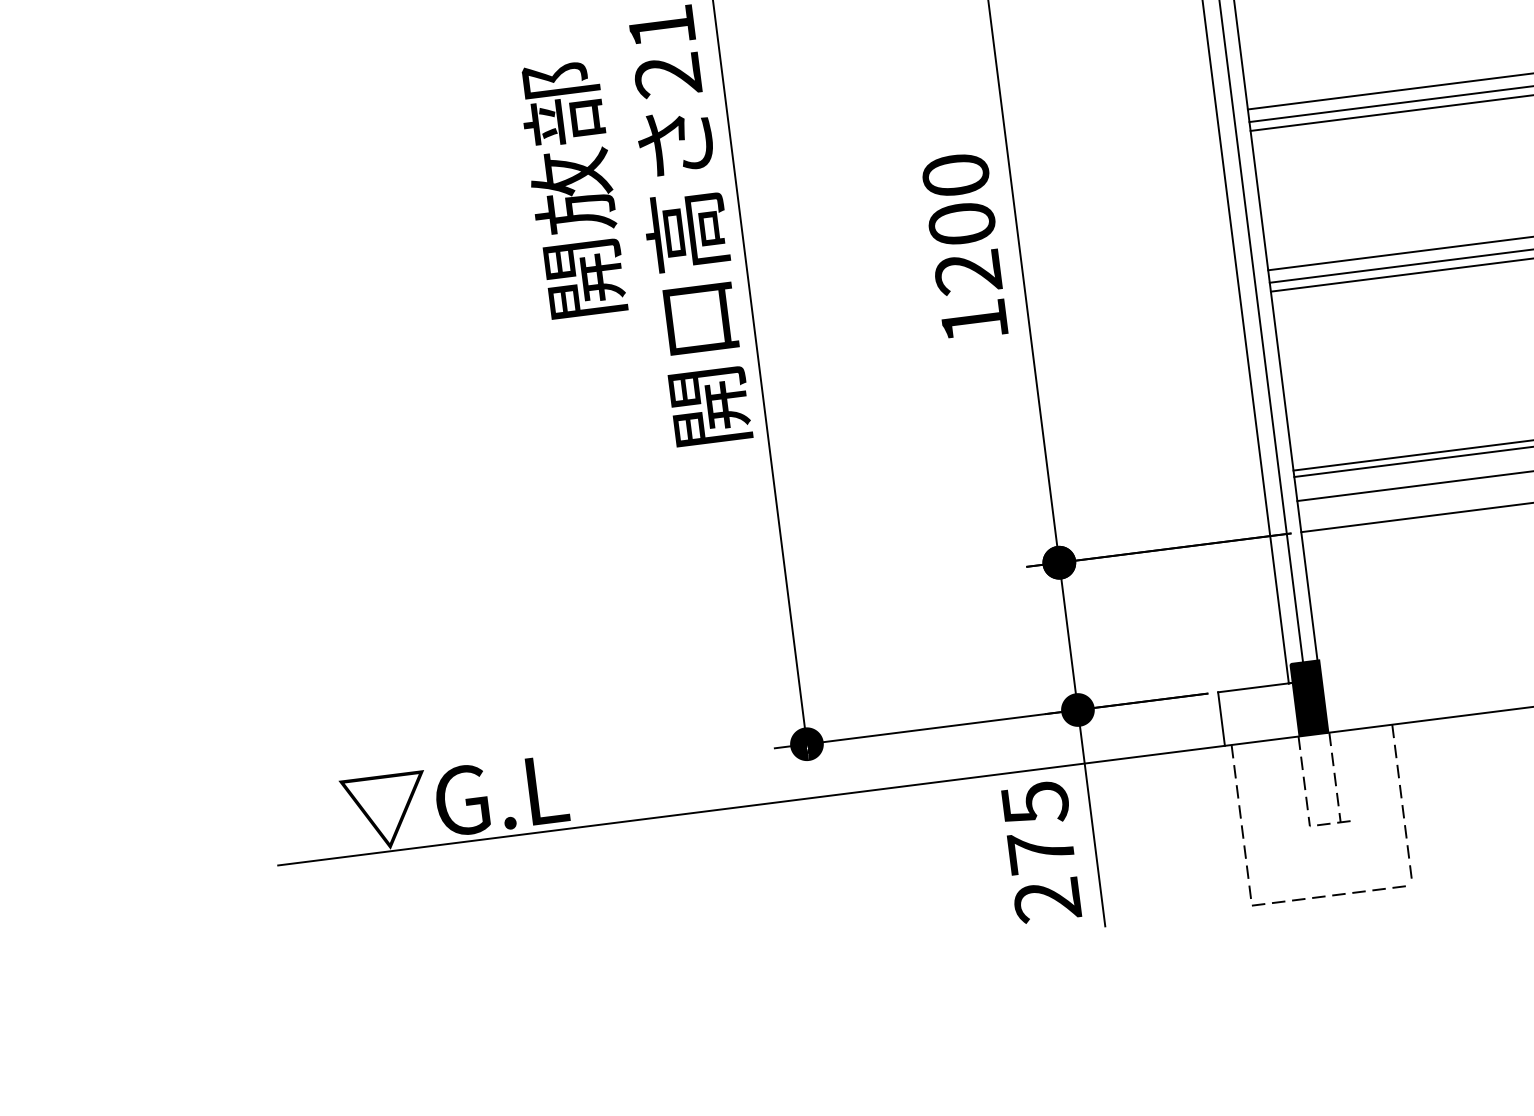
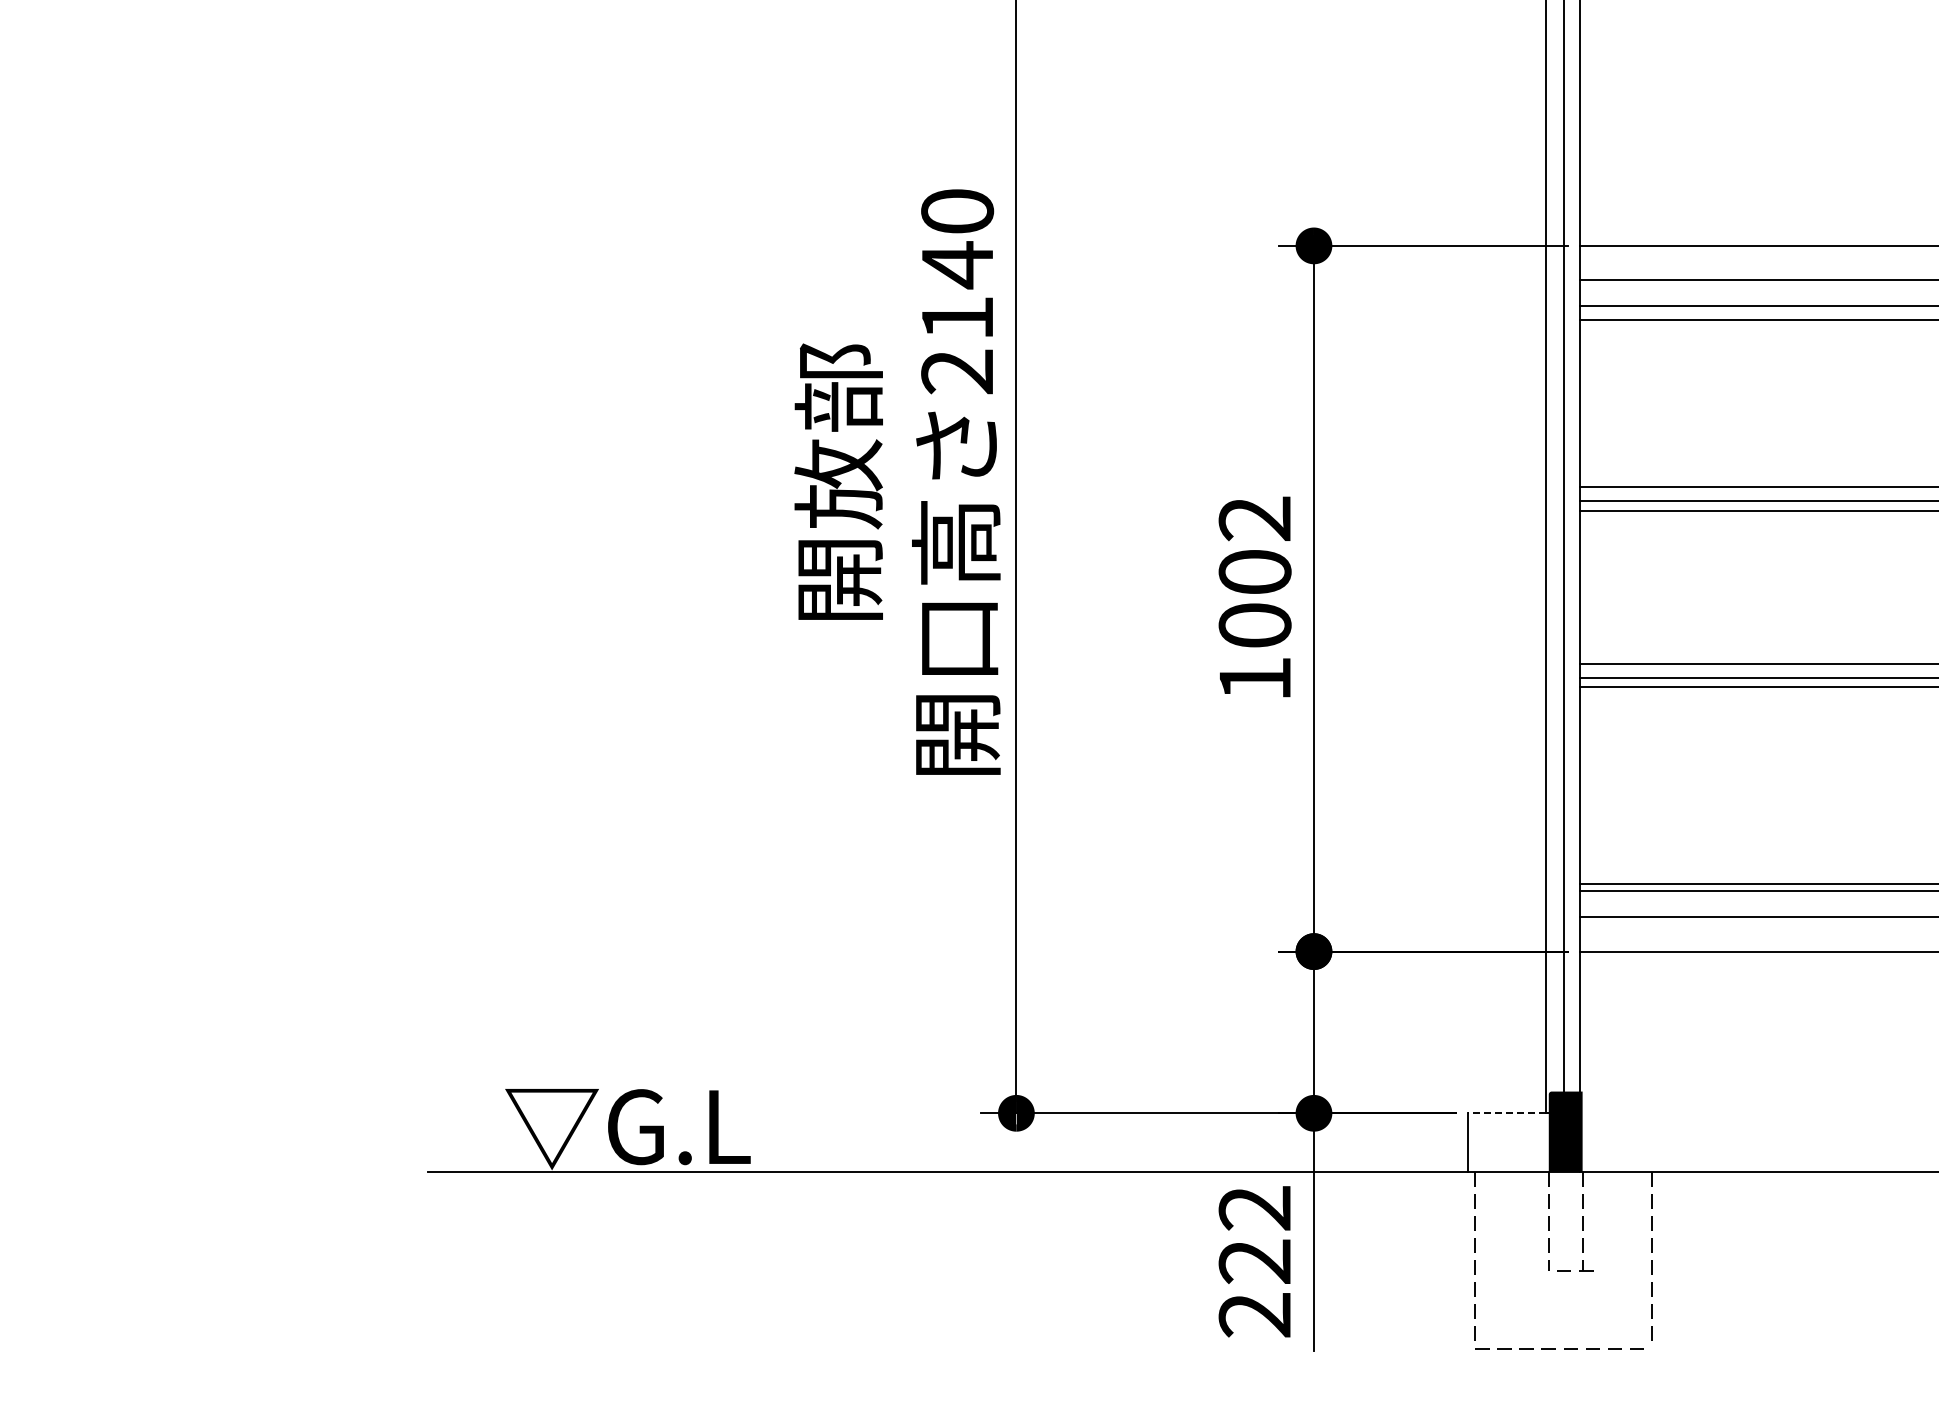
text: (961, 223) -> (1254, 571), 1200 -> 1002
line: (1253, 688) -> (1506, 1113), solid -> dashed
text: (1037, 828) -> (1254, 1235), 275 -> 222

